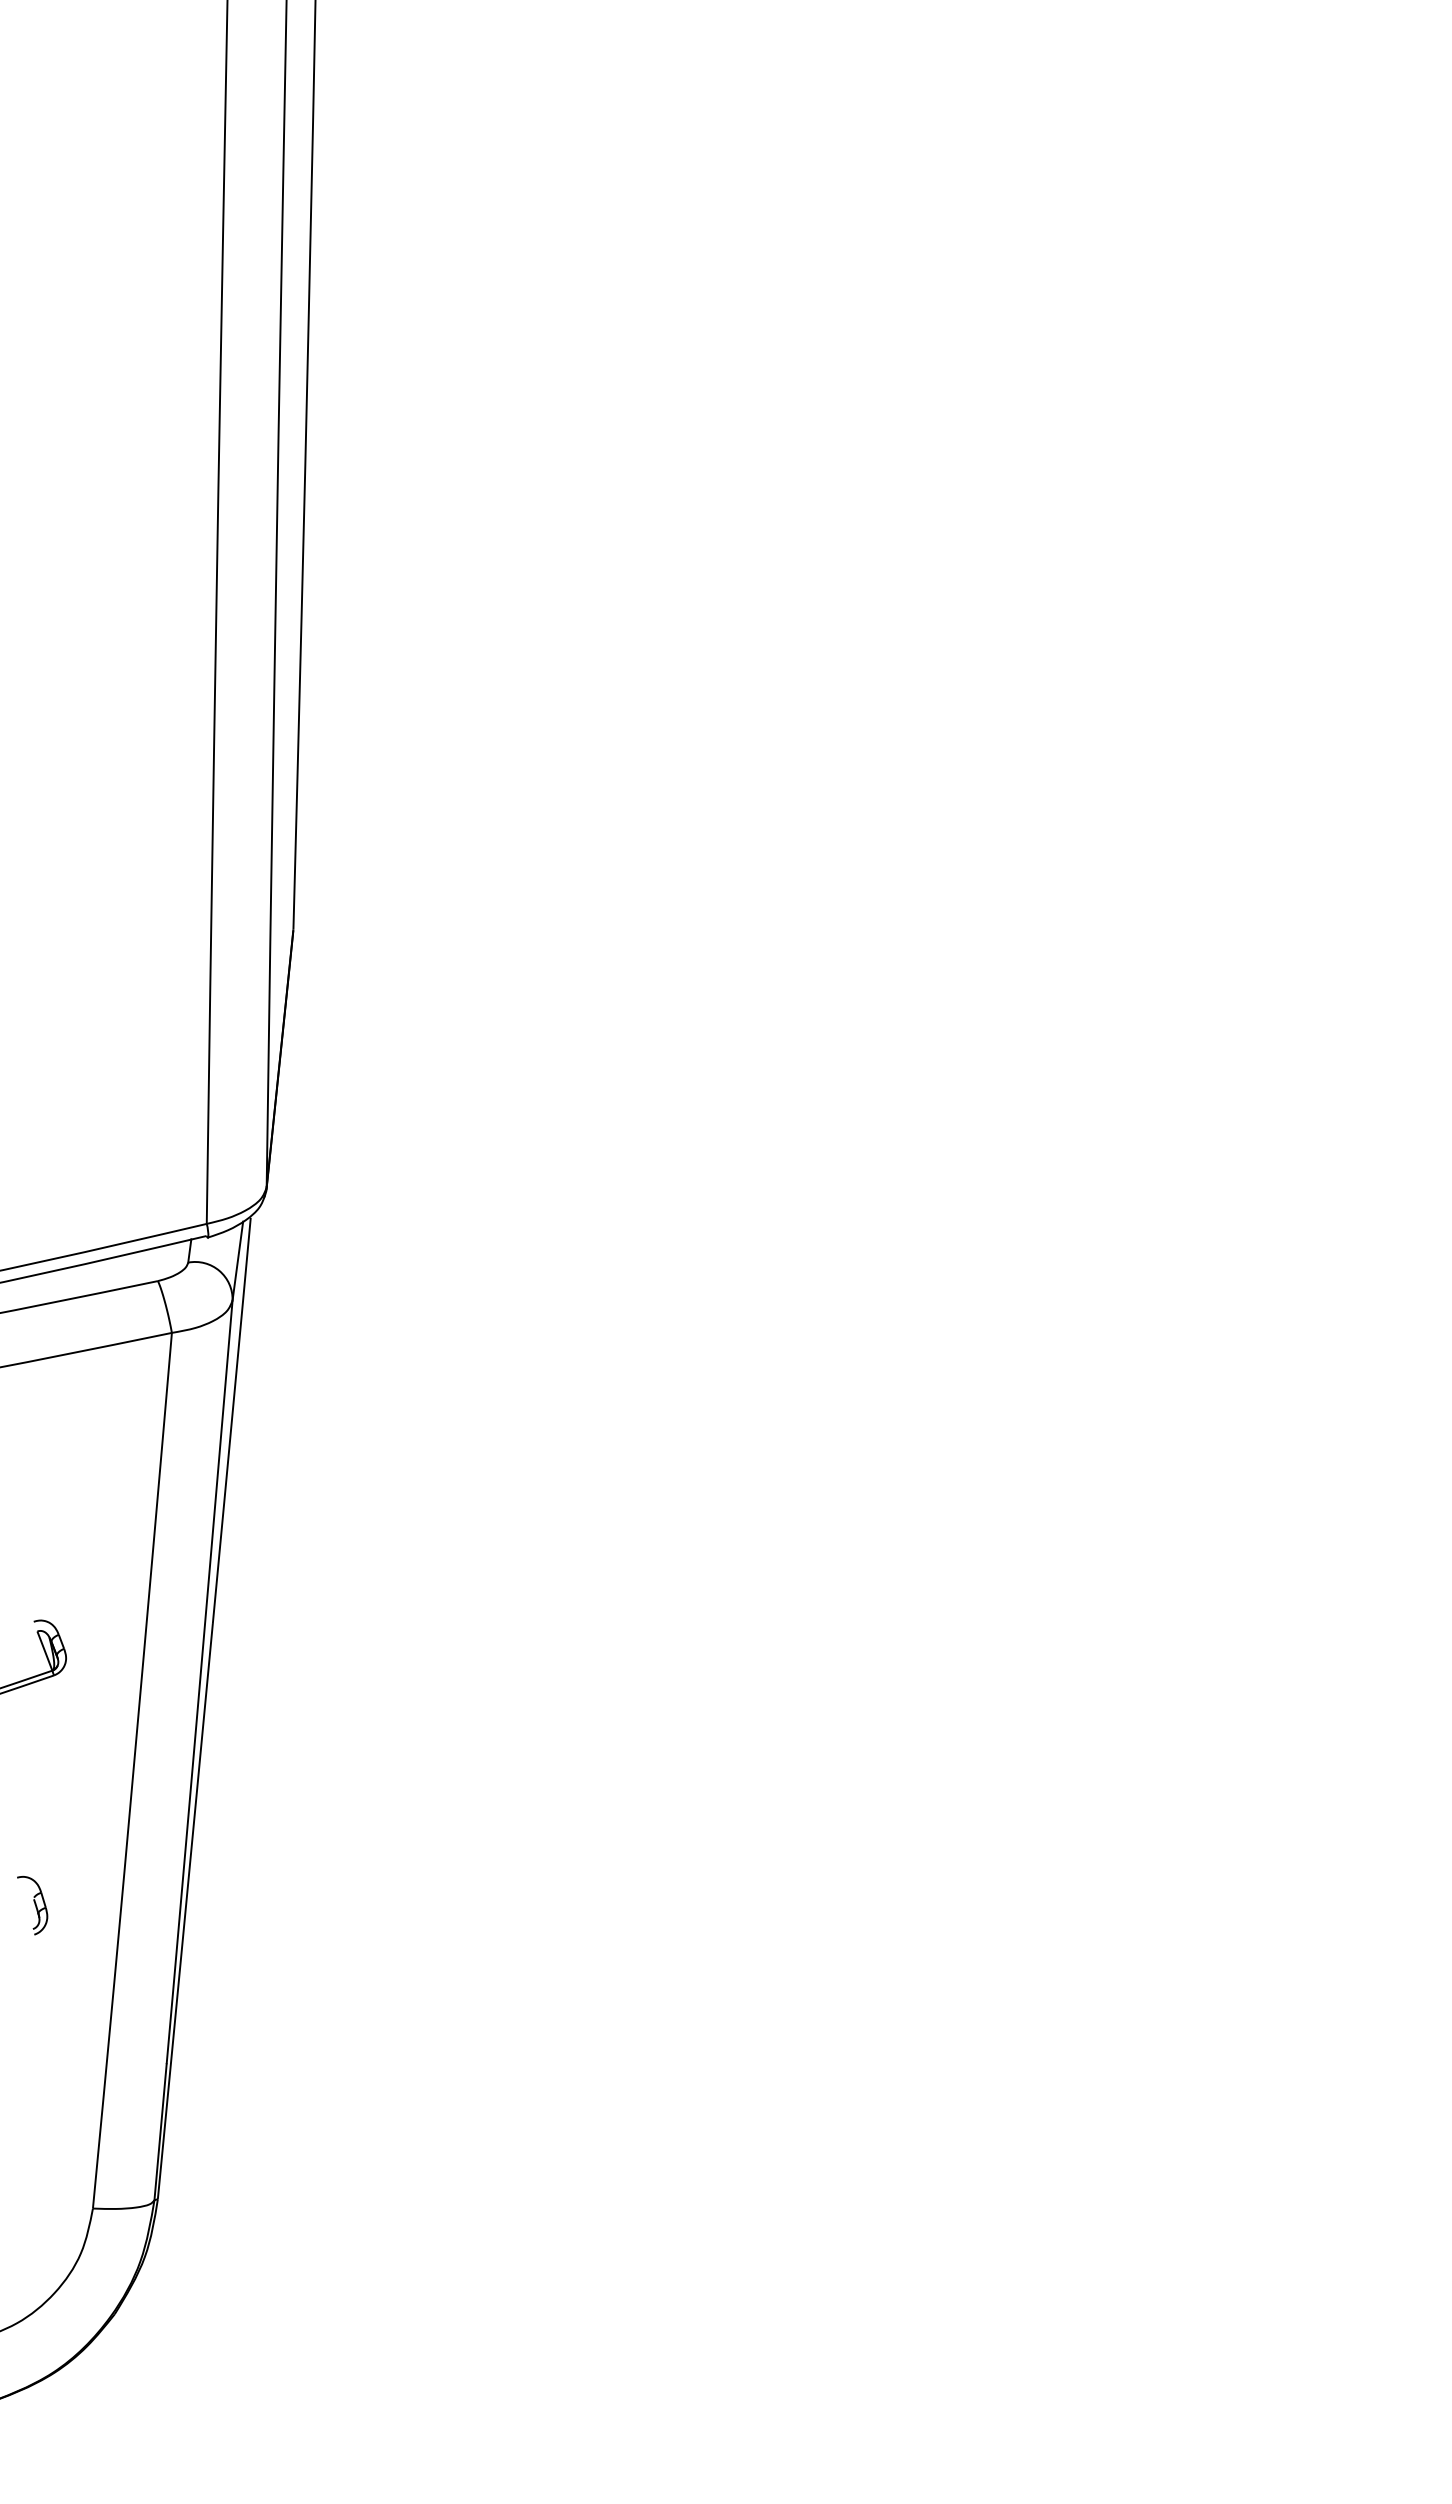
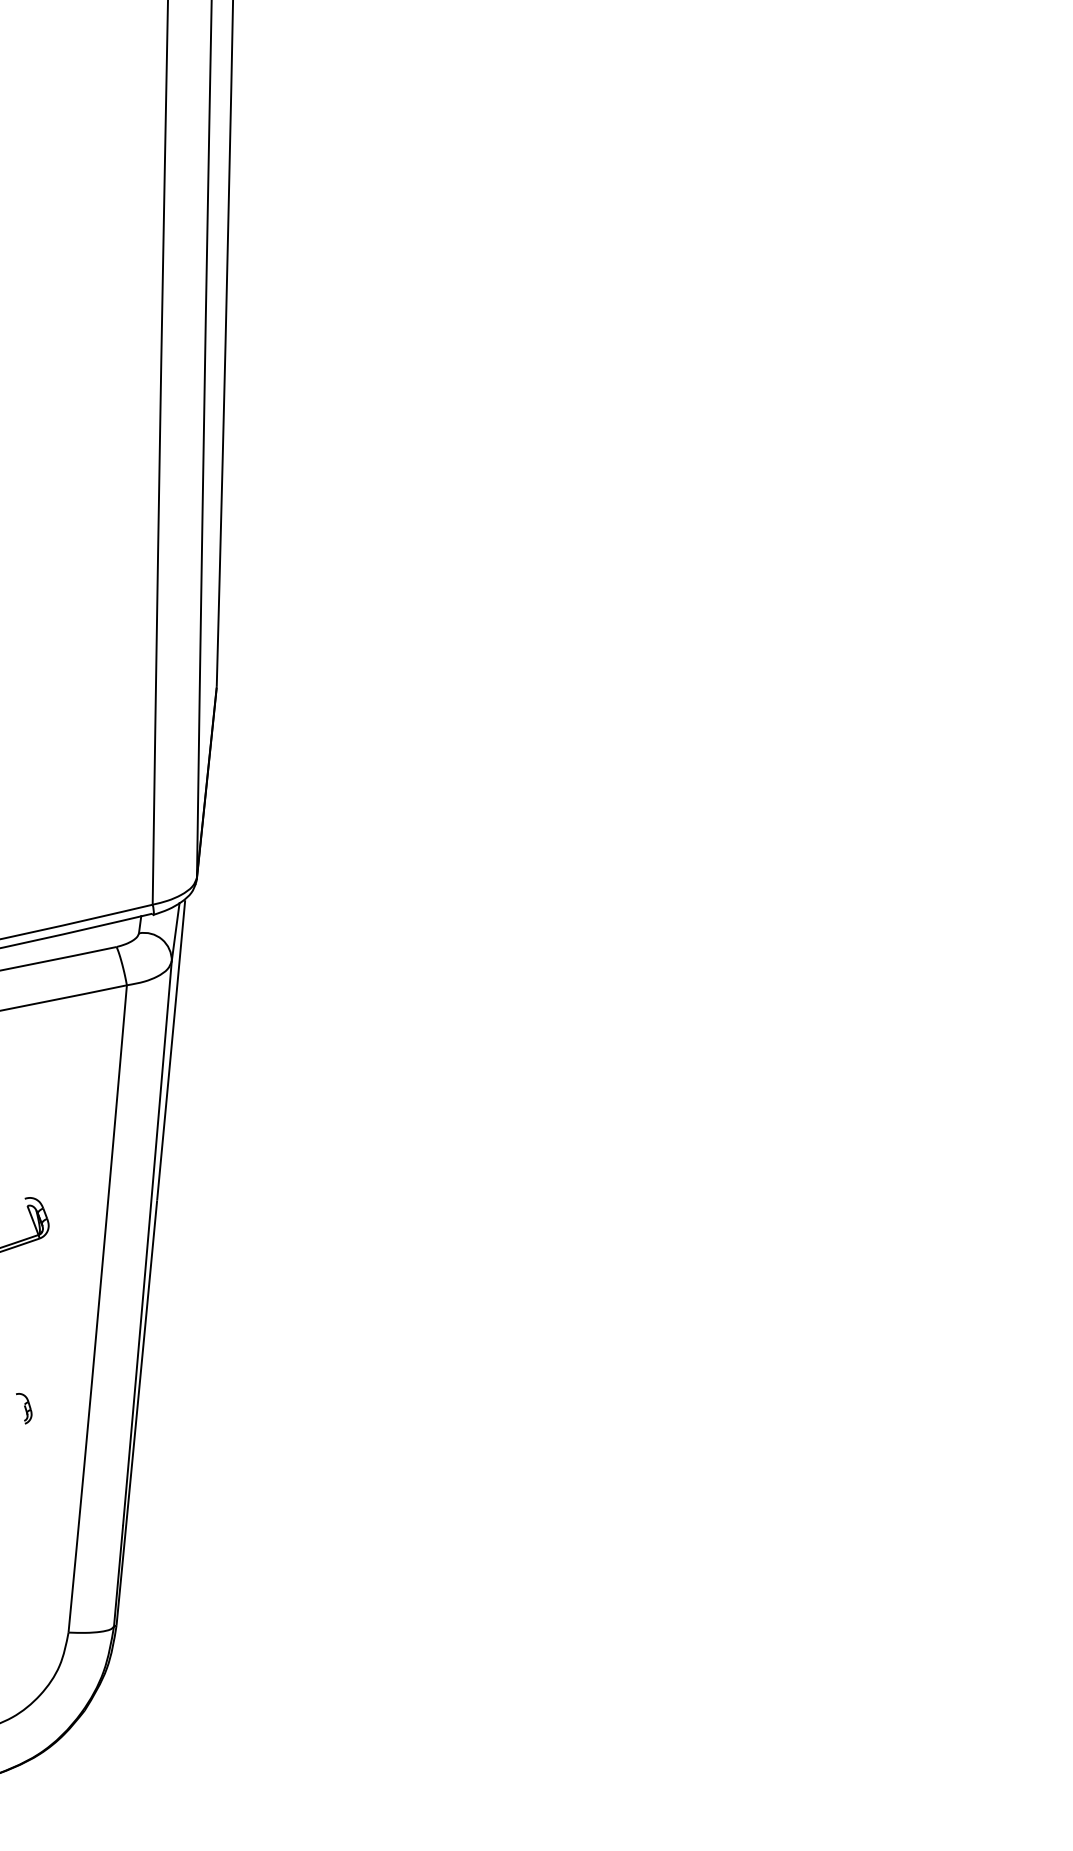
part: (32, 1905) -> (23, 1408), size x0.7

